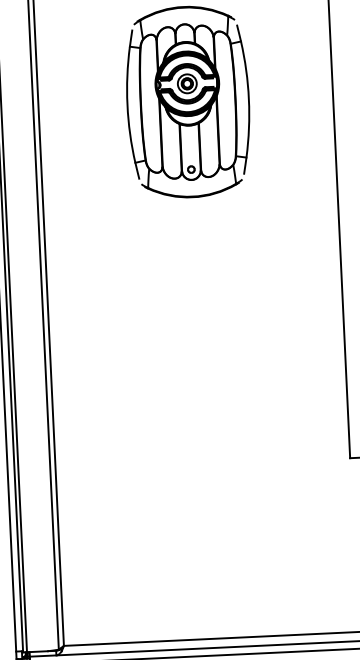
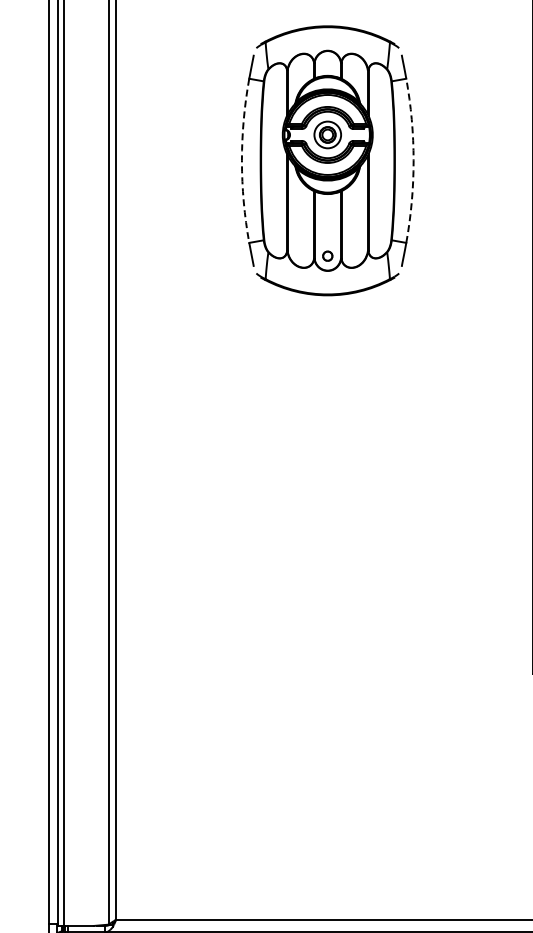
arc: (248, 99) -> (413, 160), solid -> dashed
arc: (127, 104) -> (241, 160), solid -> dashed

